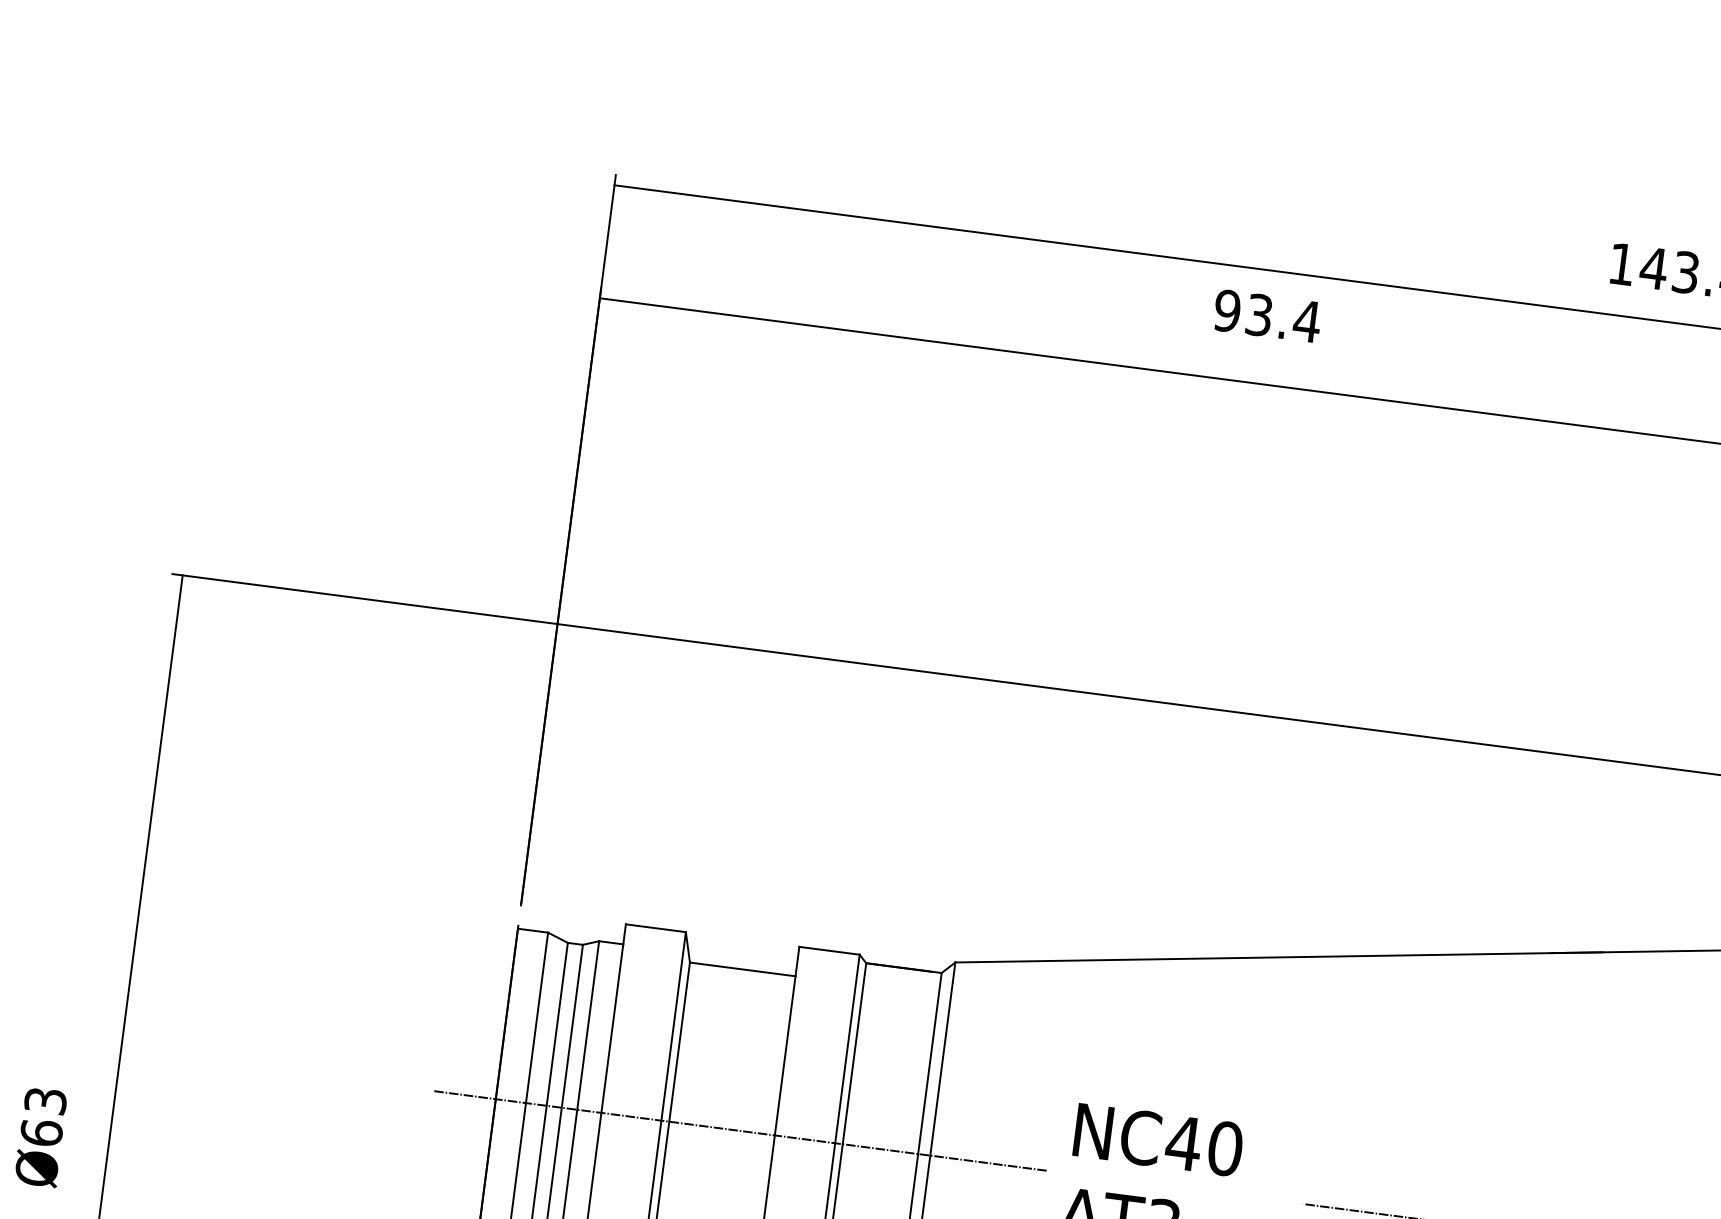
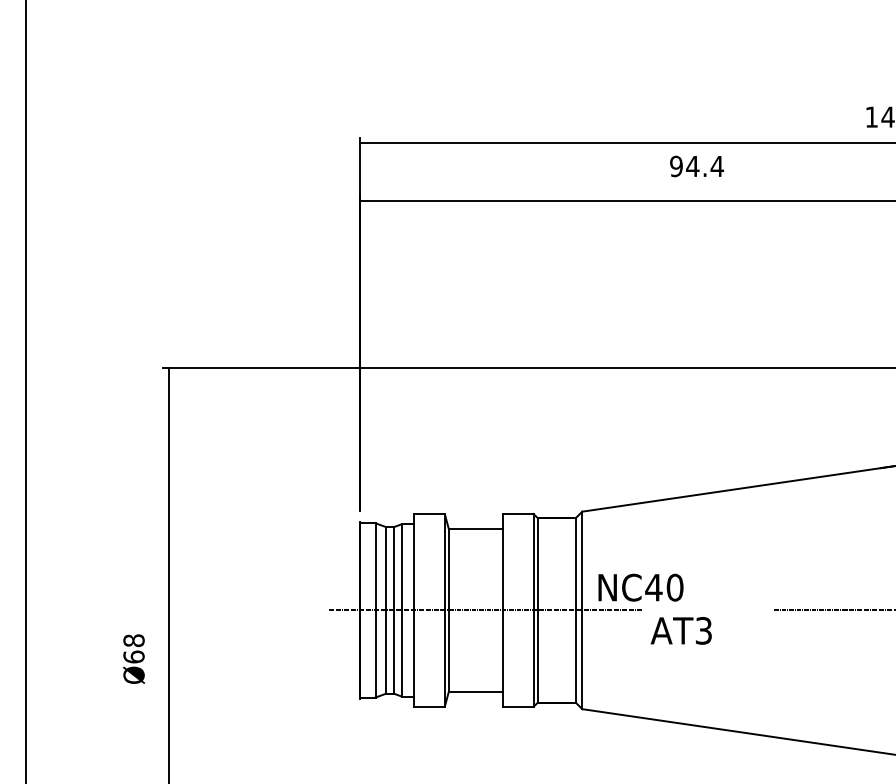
text: (1258, 315) -> (692, 166), 93.4 -> 94.4
text: (44, 1100) -> (133, 640), Ø63 -> Ø68
text: (1157, 1139) -> (640, 587), moved

